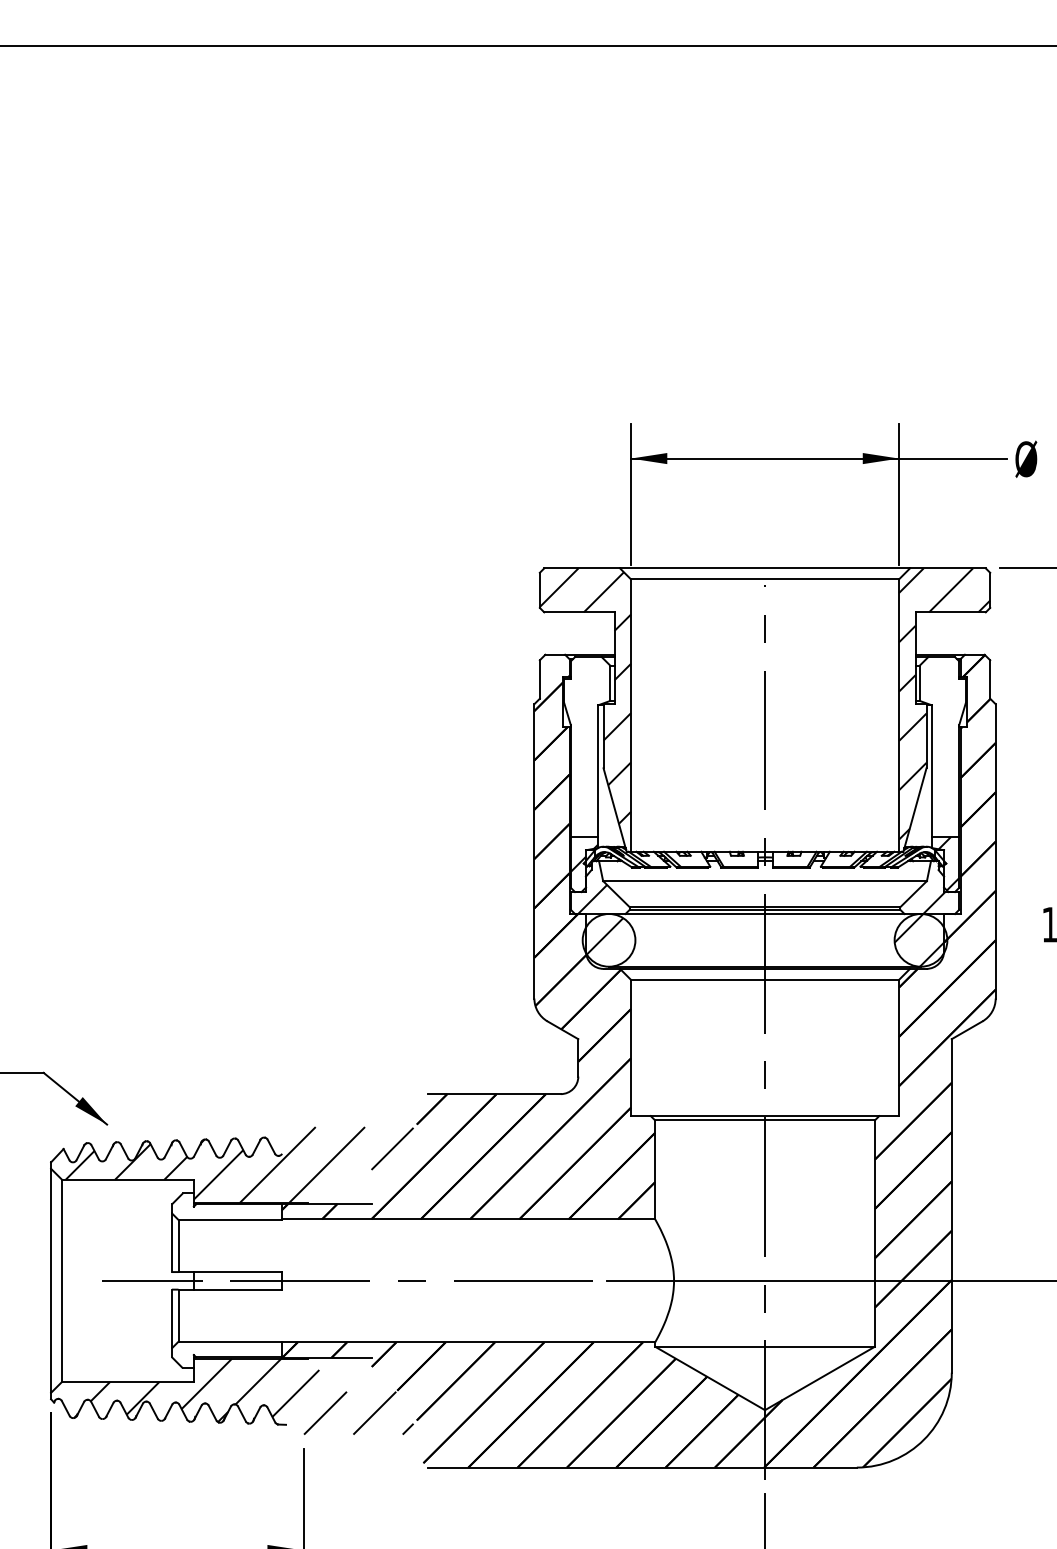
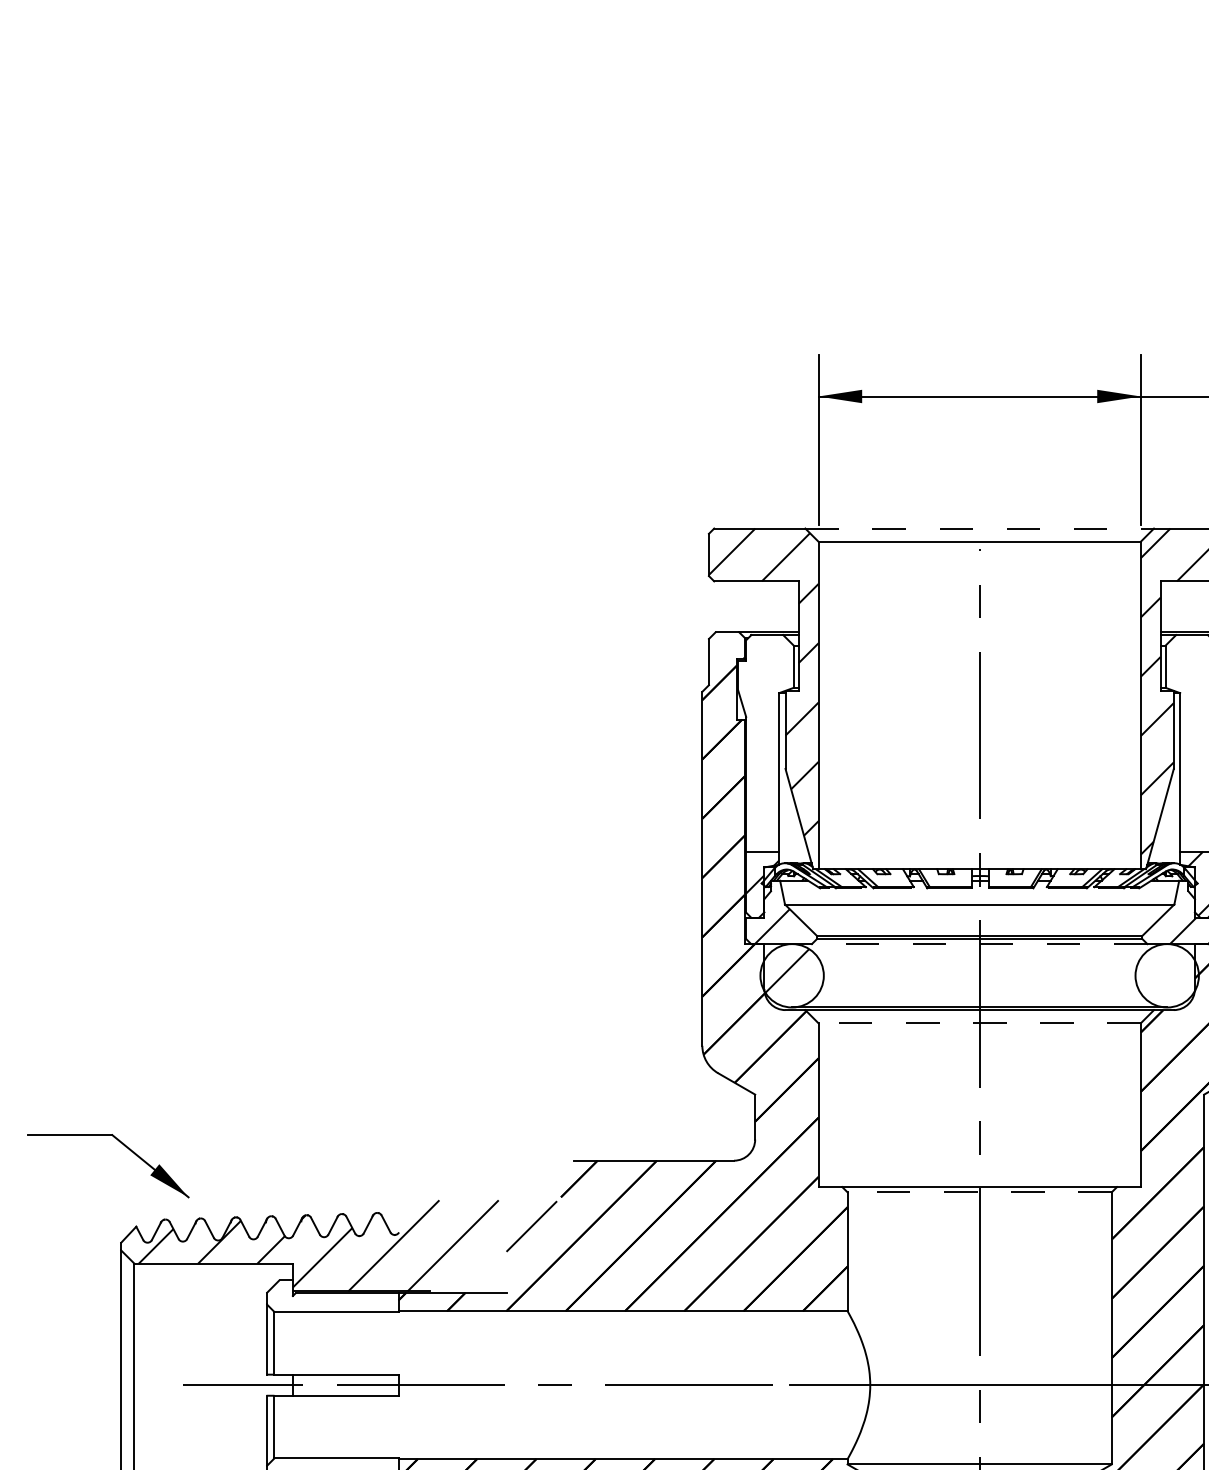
line: (765, 568) -> (980, 528), solid -> dashed
line: (765, 914) -> (980, 944), solid -> dashed
hatch: (920, 940) -> (1166, 975), removed
line: (764, 979) -> (979, 1022), solid -> dashed
line: (765, 1120) -> (980, 1192), solid -> dashed

